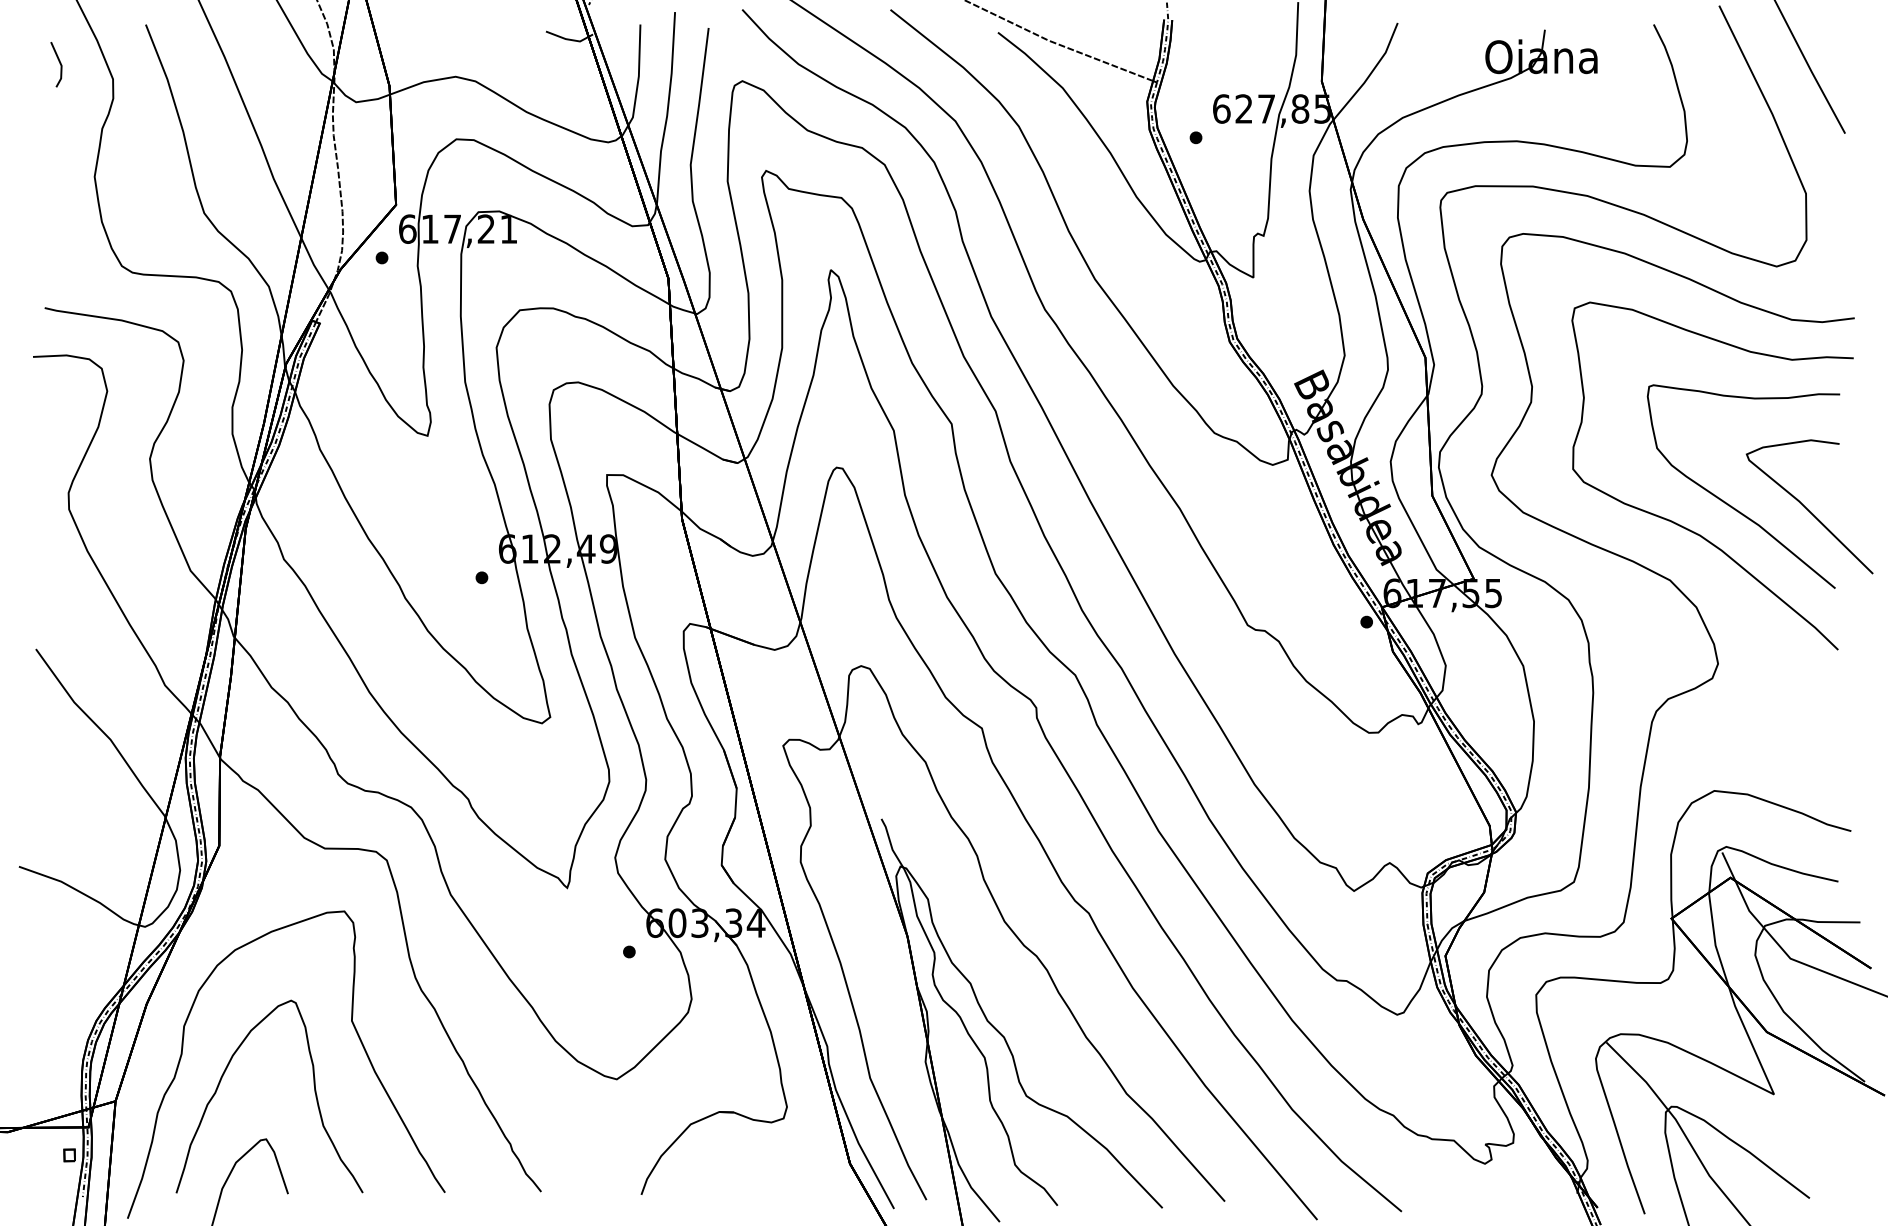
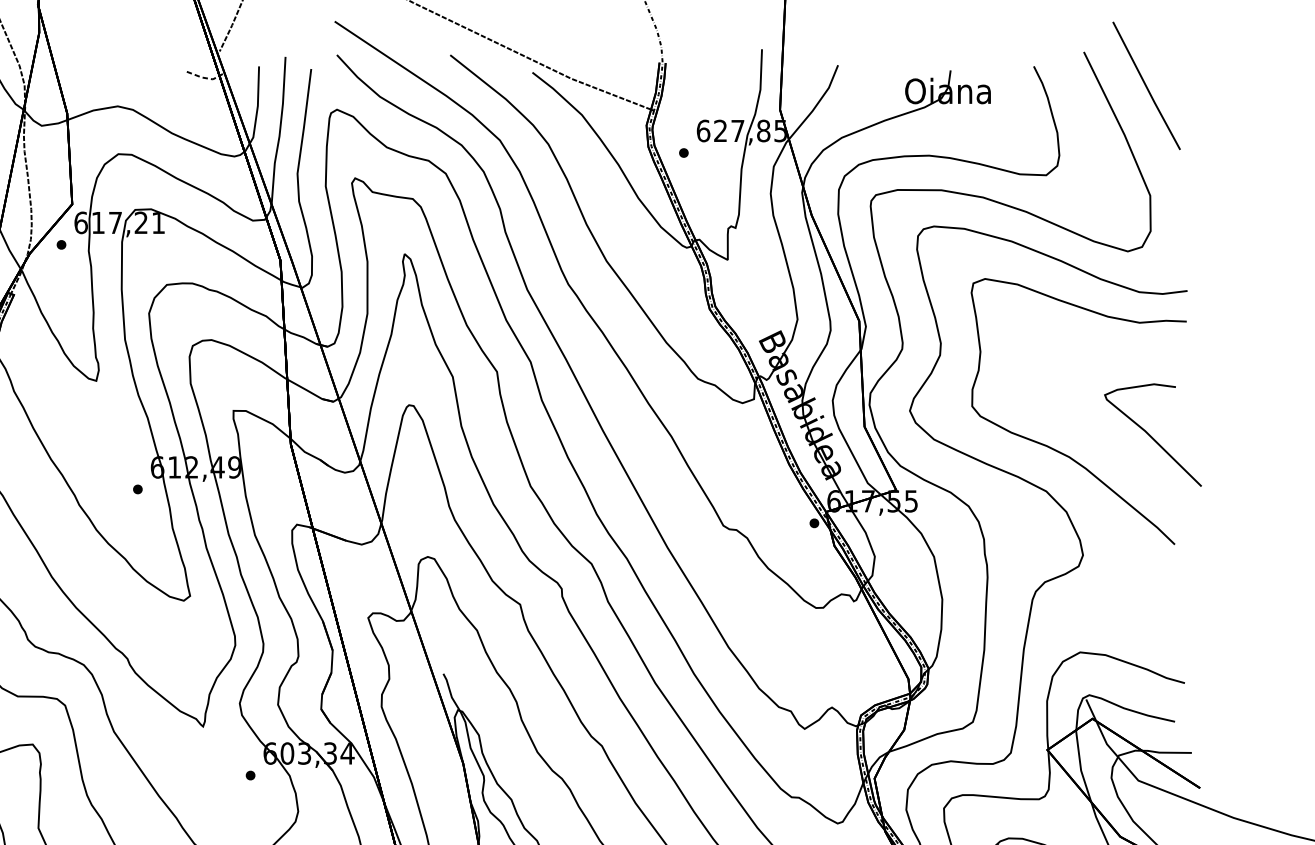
line: (569, 39) -> (204, 77), solid -> dashed
curve: (1731, 505) -> (1093, 434), removed

